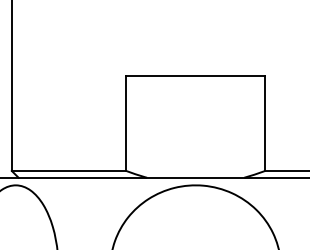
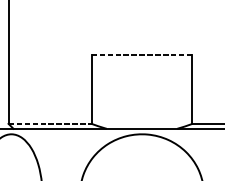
line: (195, 75) -> (141, 54), solid -> dashed
line: (69, 170) -> (50, 123), solid -> dashed

